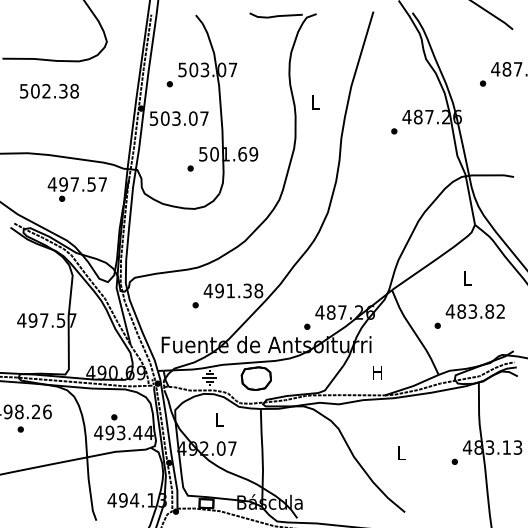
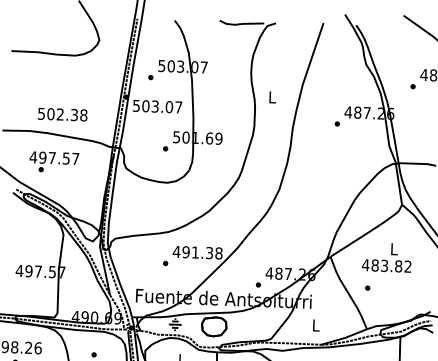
text: (49, 91) -> (62, 114), moved
text: (76, 189) -> (53, 162), moved
text: (474, 311) -> (385, 265), moved
text: (377, 372) -> (315, 325), H -> L

